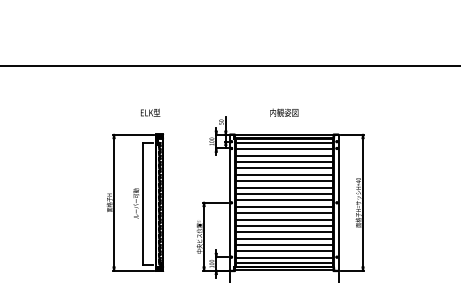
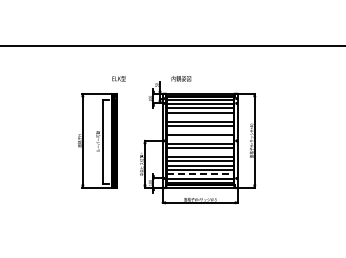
text: (149, 112) -> (118, 78), moved
text: (284, 112) -> (181, 78), moved
line: (282, 168) -> (199, 117), removed
line: (282, 187) -> (199, 130), removed
line: (282, 200) -> (199, 139), removed
line: (282, 219) -> (199, 152), removed
line: (284, 251) -> (200, 174), solid -> dashed

